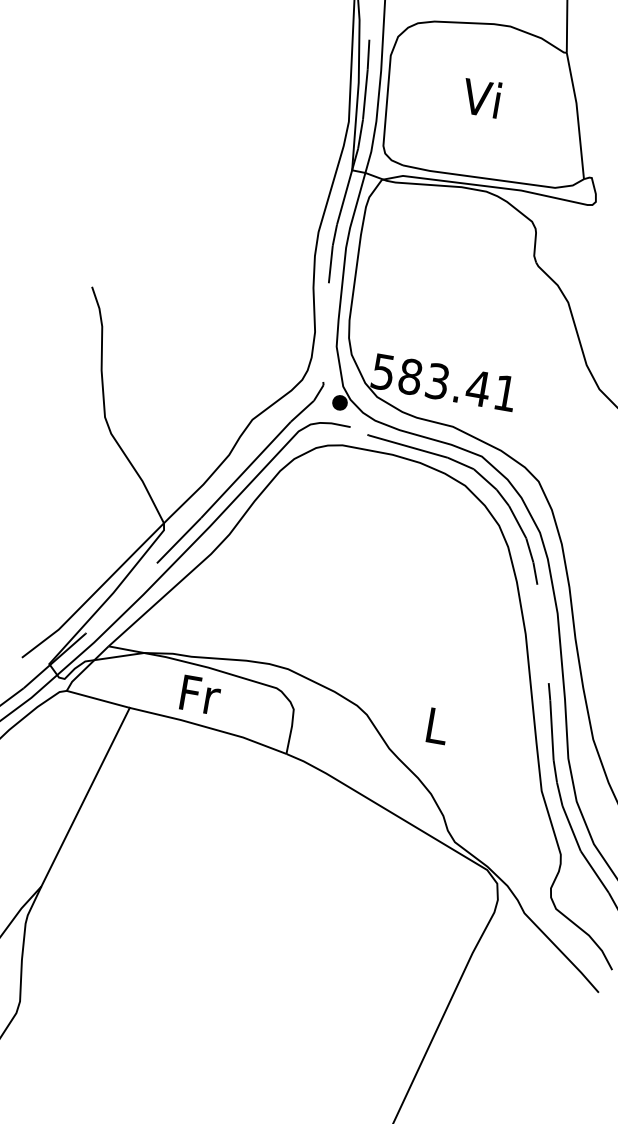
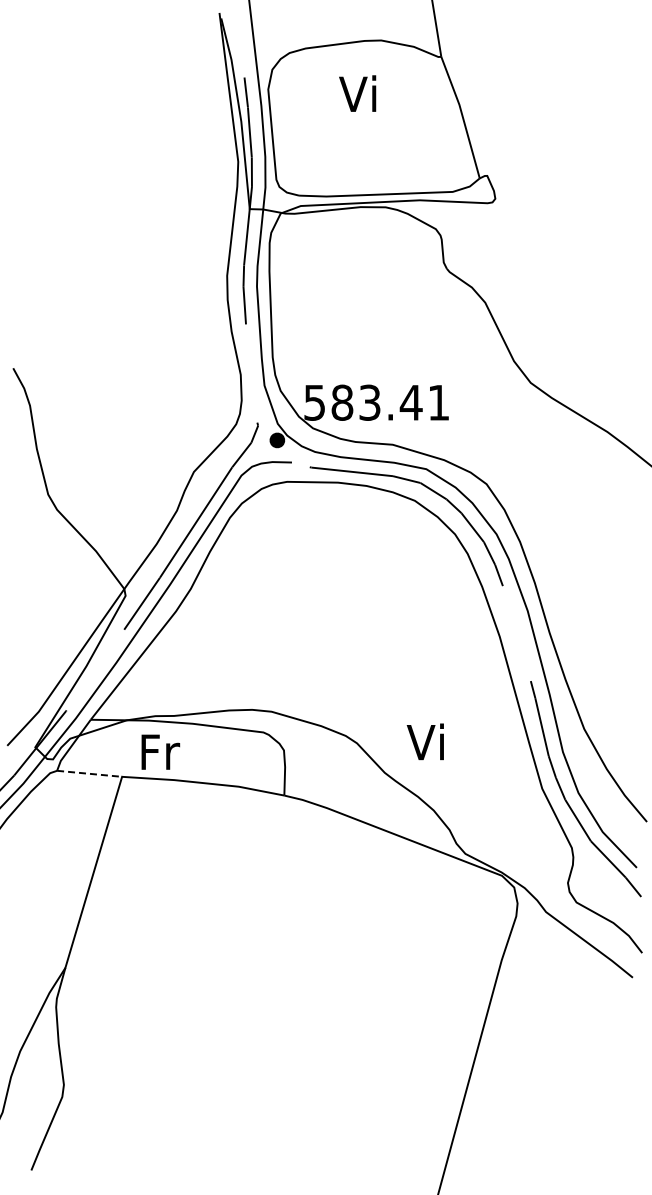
text: (481, 97) -> (357, 93), moved
text: (200, 694) -> (160, 751), moved
line: (98, 699) -> (89, 773), solid -> dashed
text: (433, 724) -> (424, 741), L -> Vi

